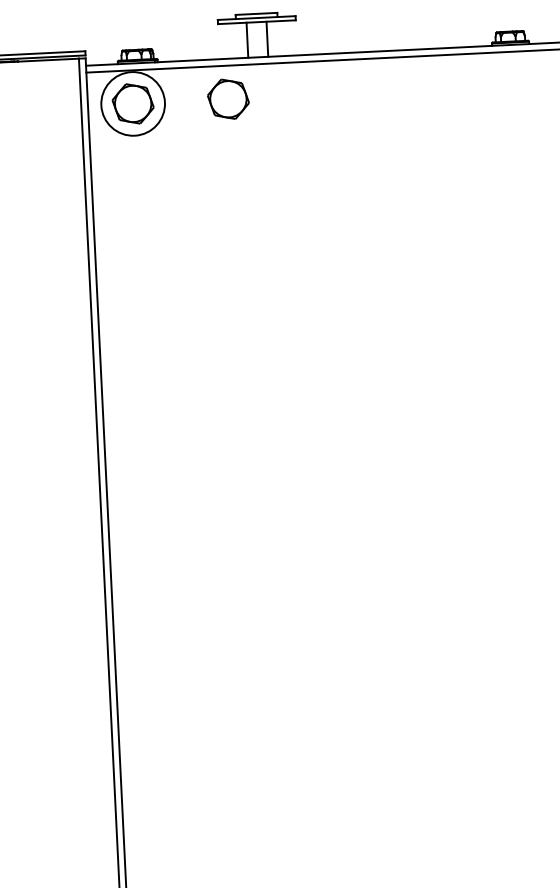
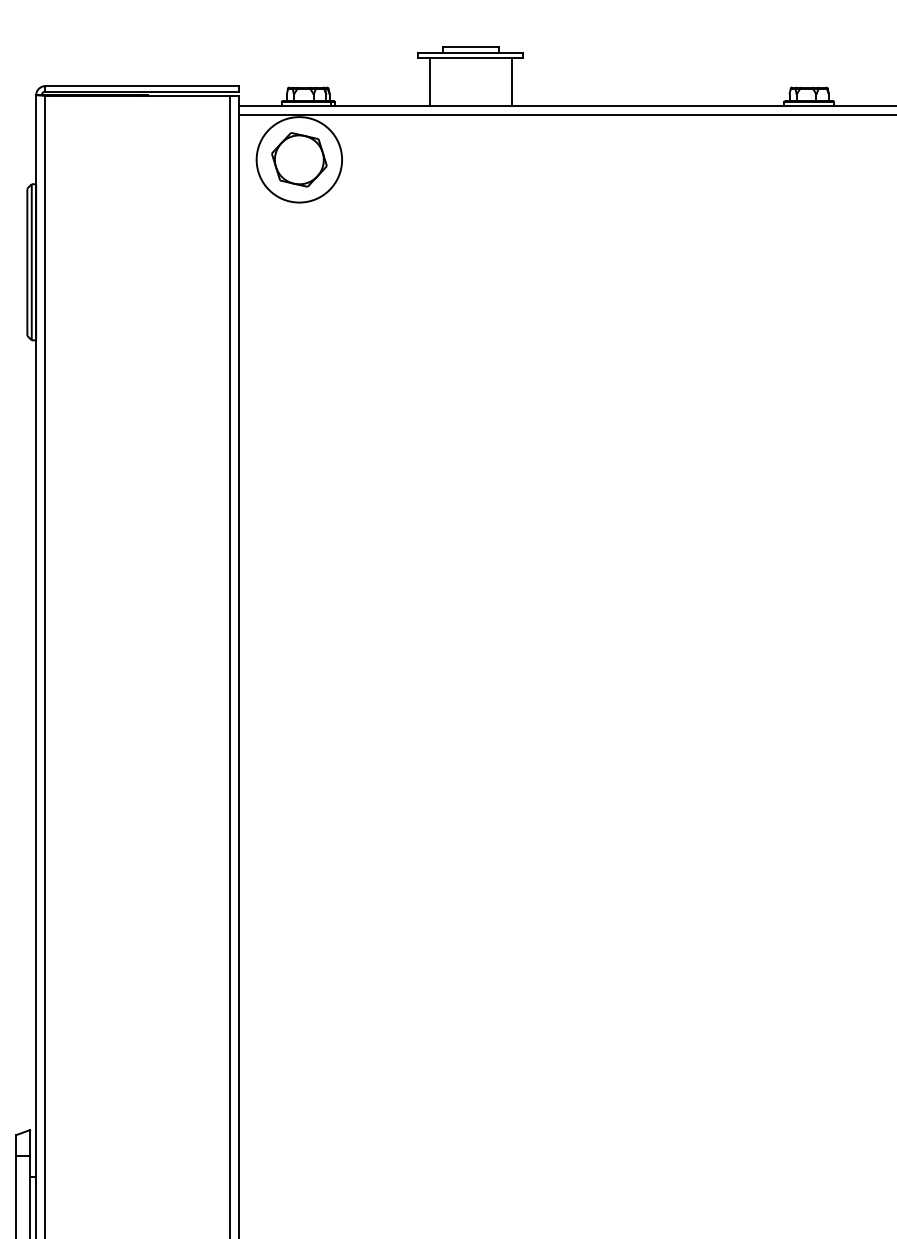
line: (267, 38) -> (511, 81), moved
line: (247, 39) -> (429, 81), moved
part: (228, 99) -> (427, 159), removed

